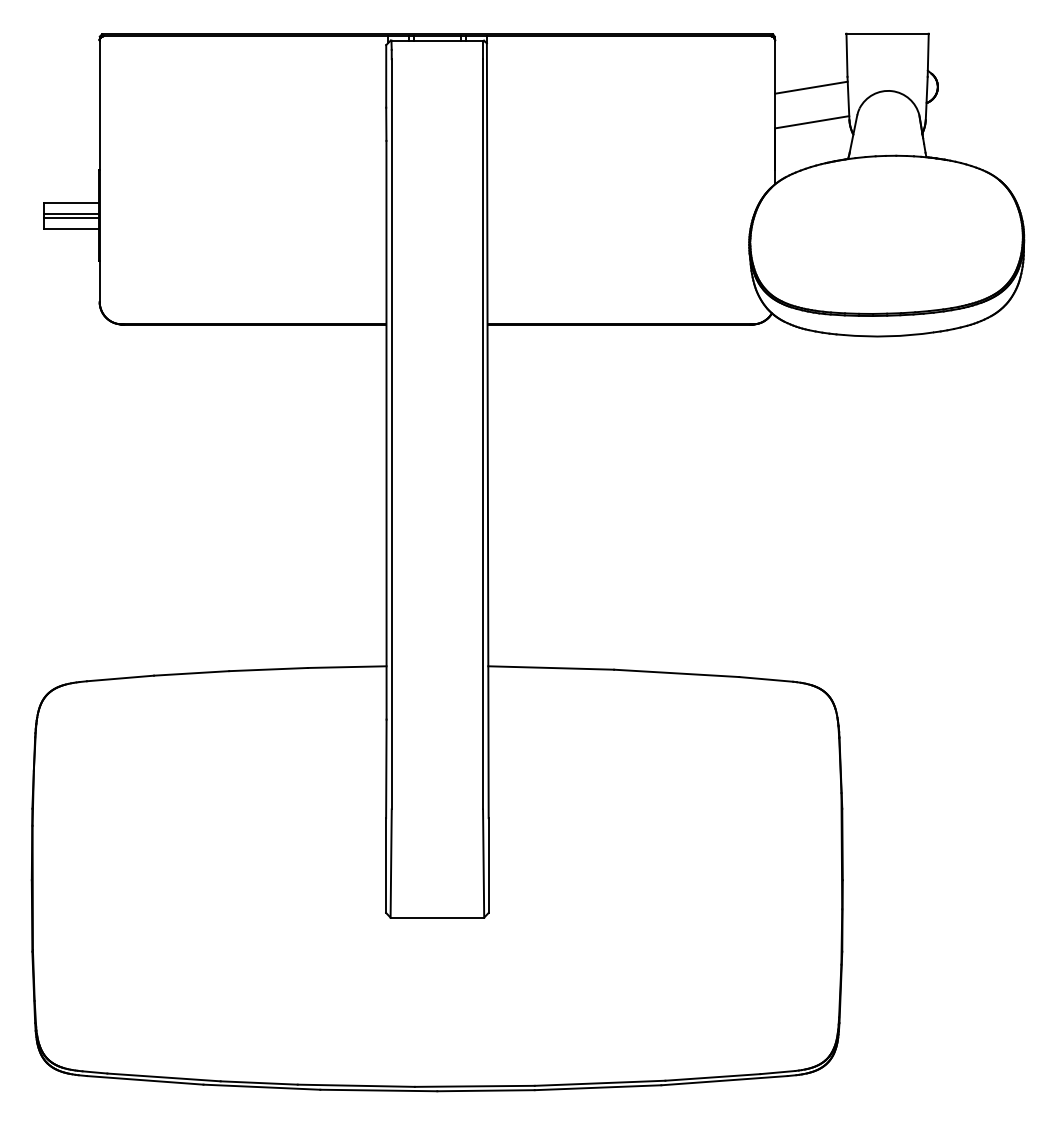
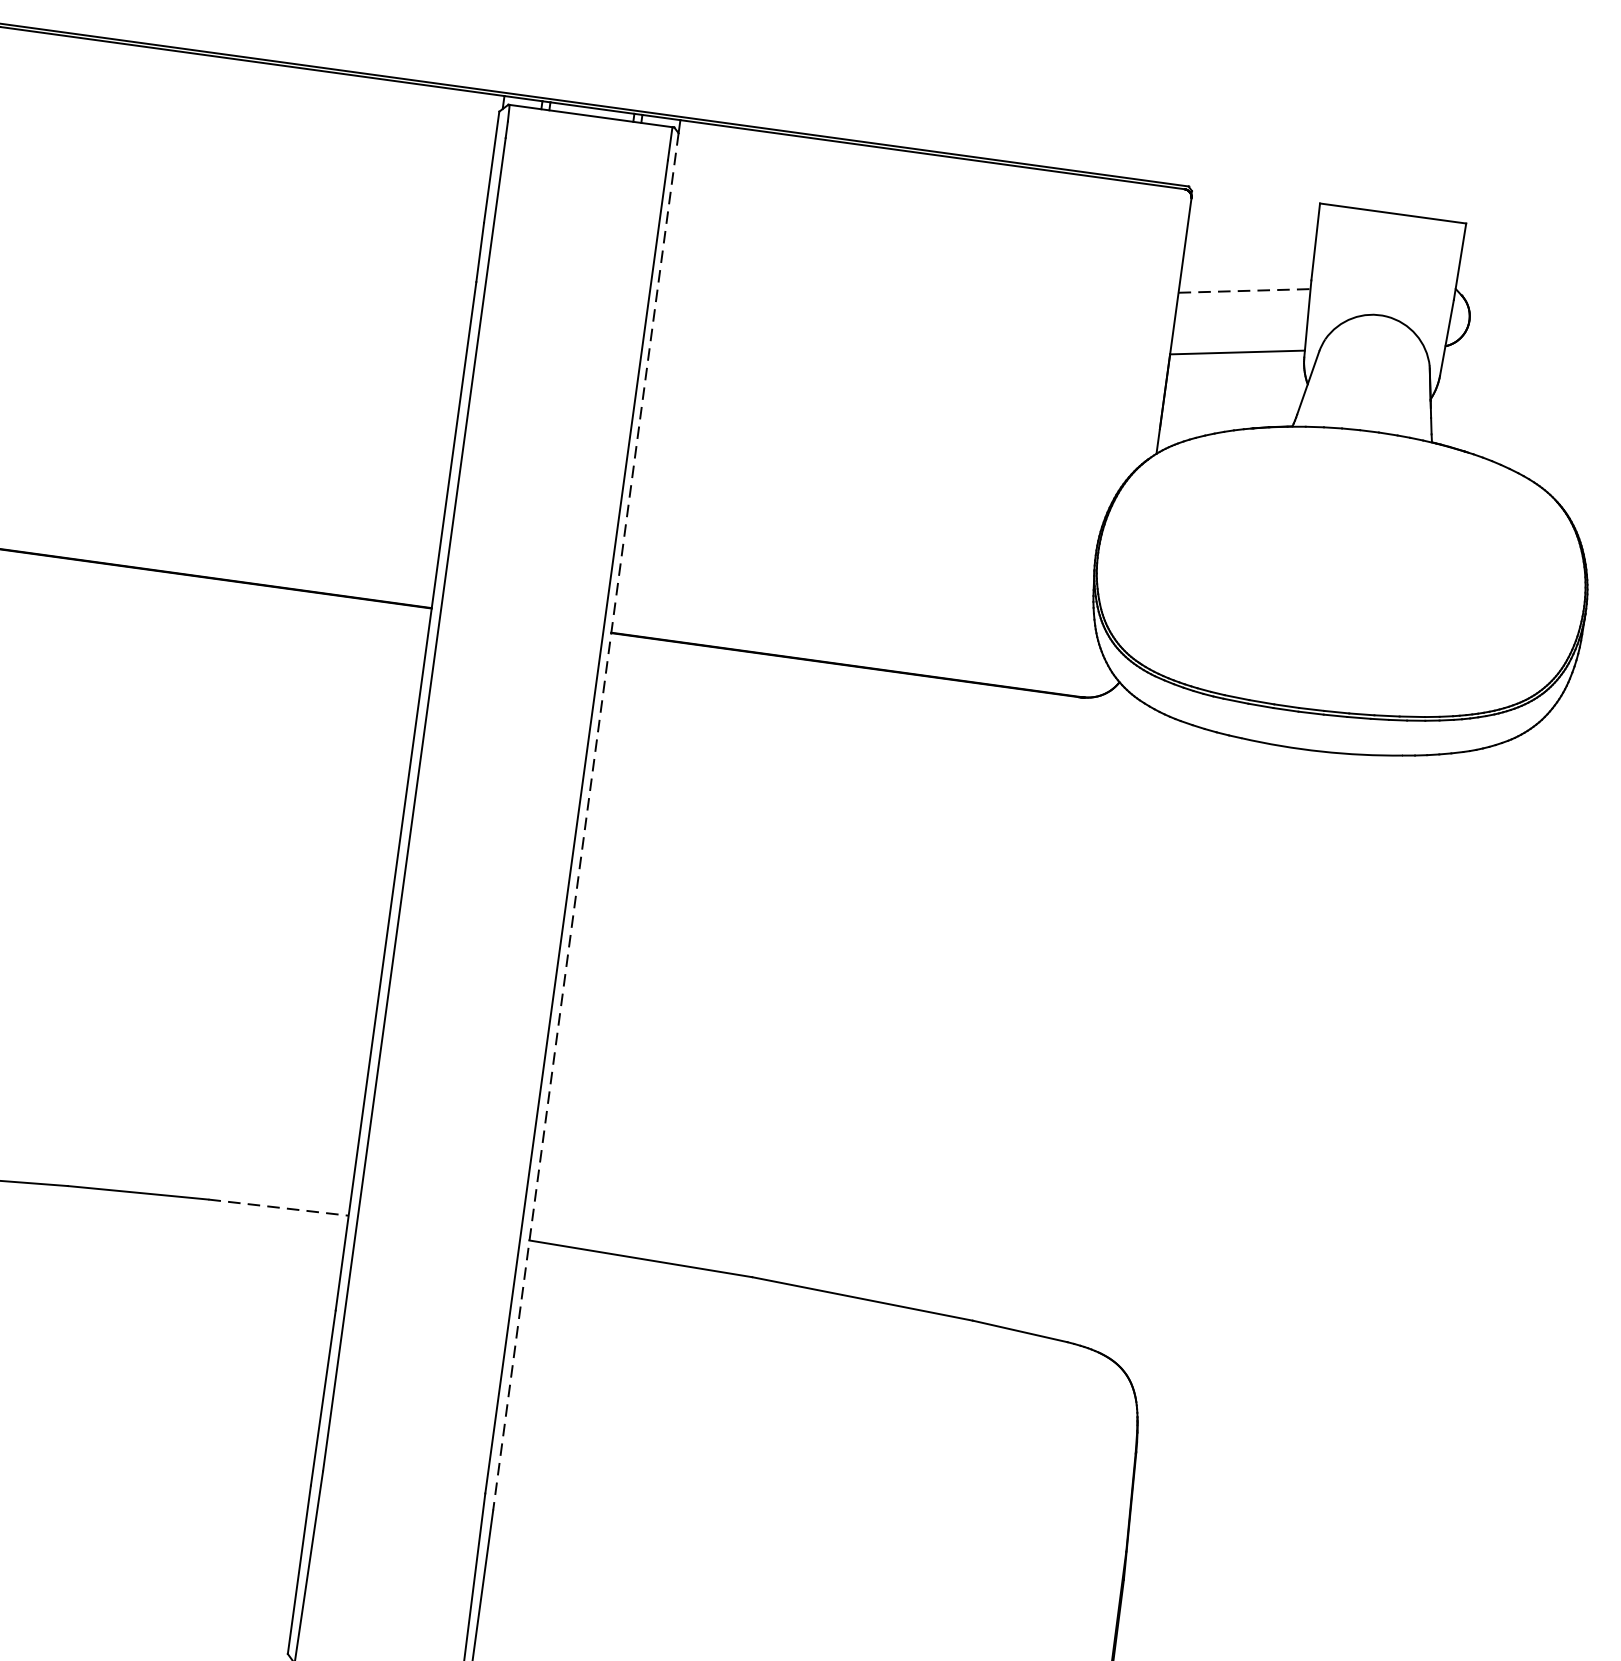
line: (811, 87) -> (1244, 290), solid -> dashed
line: (487, 431) -> (585, 823), solid -> dashed
line: (347, 667) -> (278, 1208), solid -> dashed

